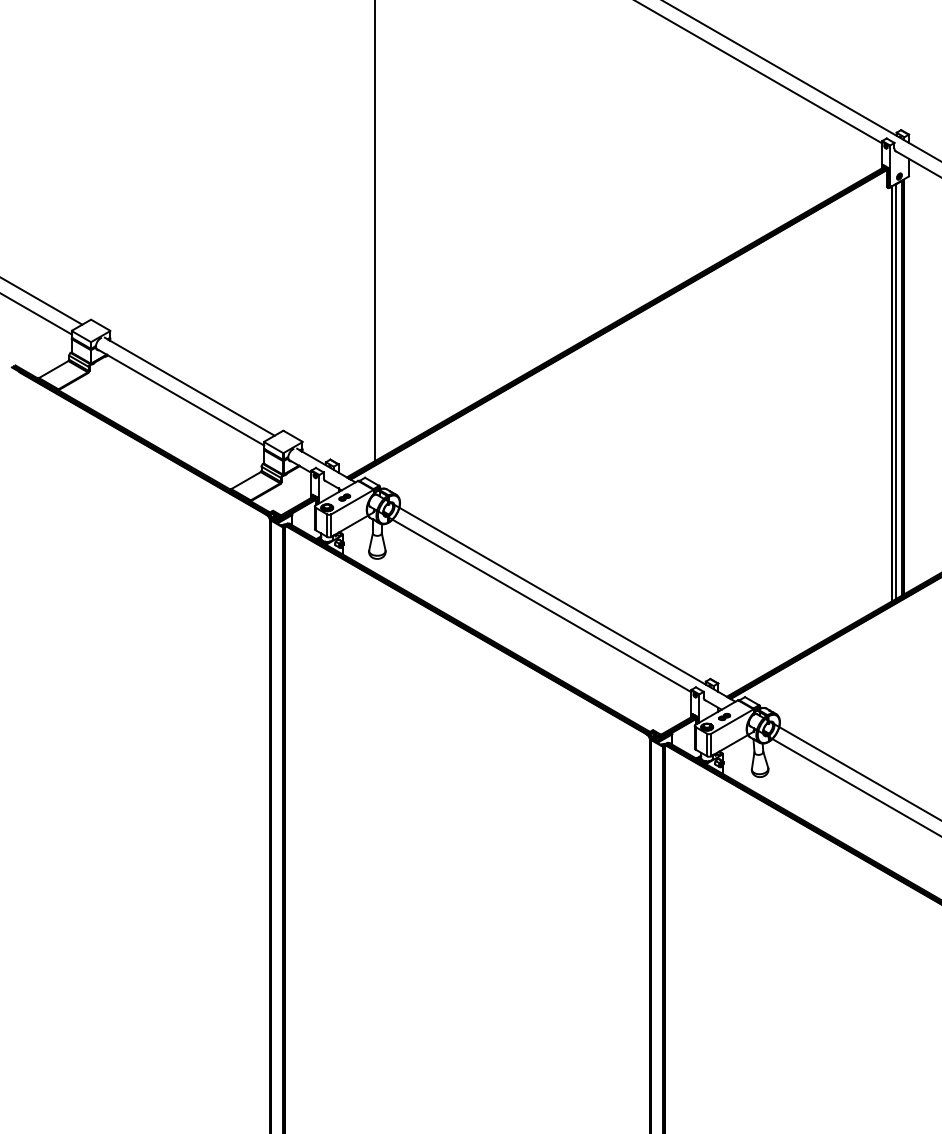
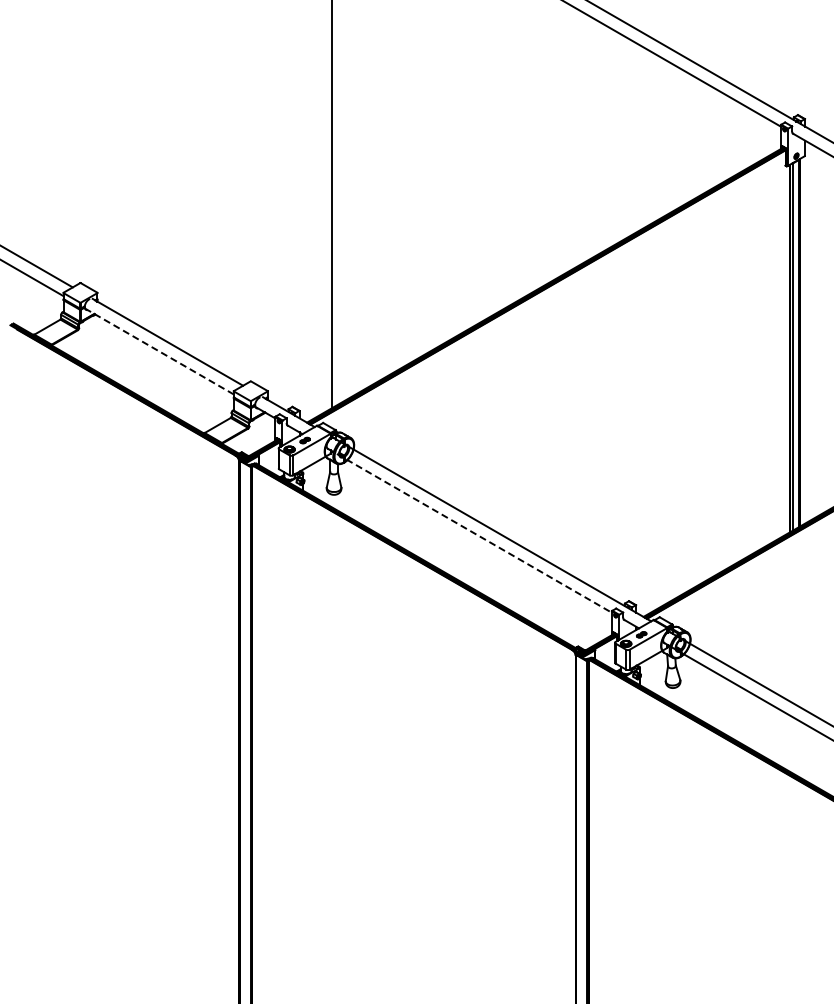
line: (180, 397) -> (159, 351), solid -> dashed
line: (531, 599) -> (470, 530), solid -> dashed

